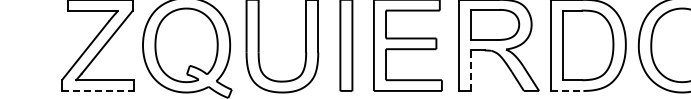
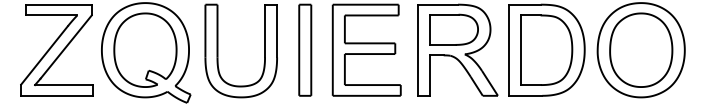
line: (470, 70) -> (429, 75), dashed -> solid
line: (98, 90) -> (57, 95), dashed -> solid
line: (567, 90) -> (526, 95), dashed -> solid

